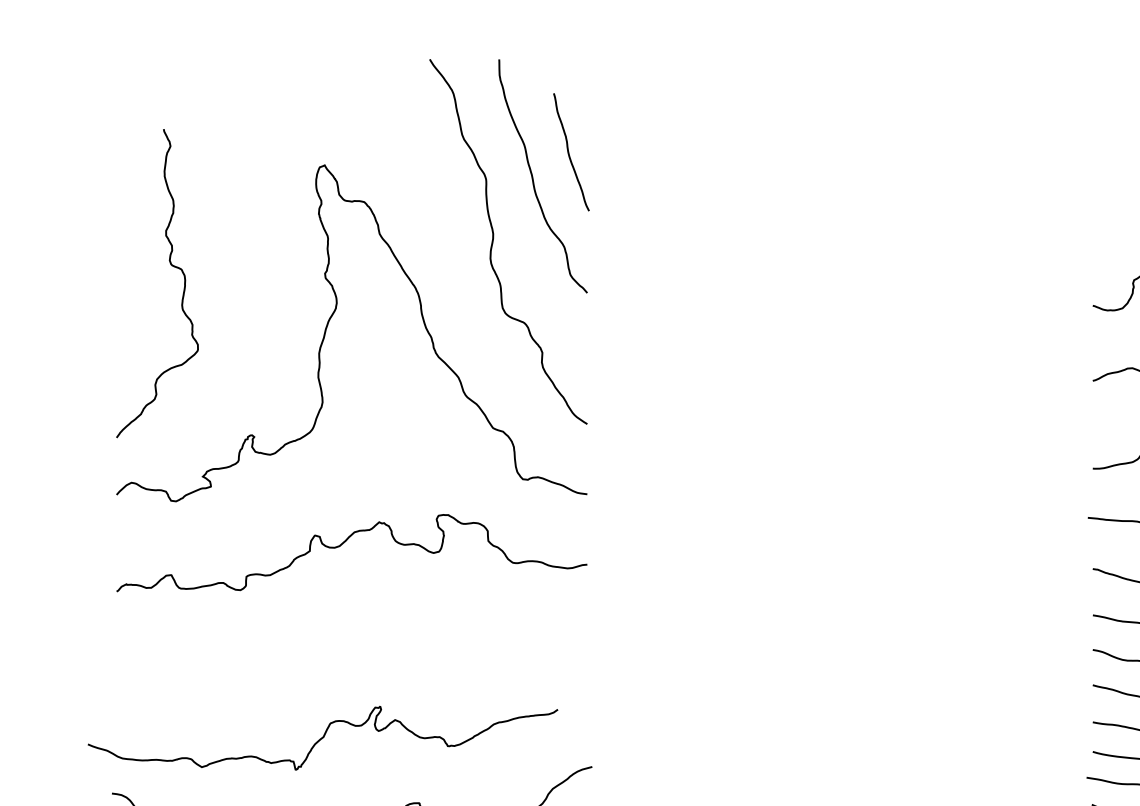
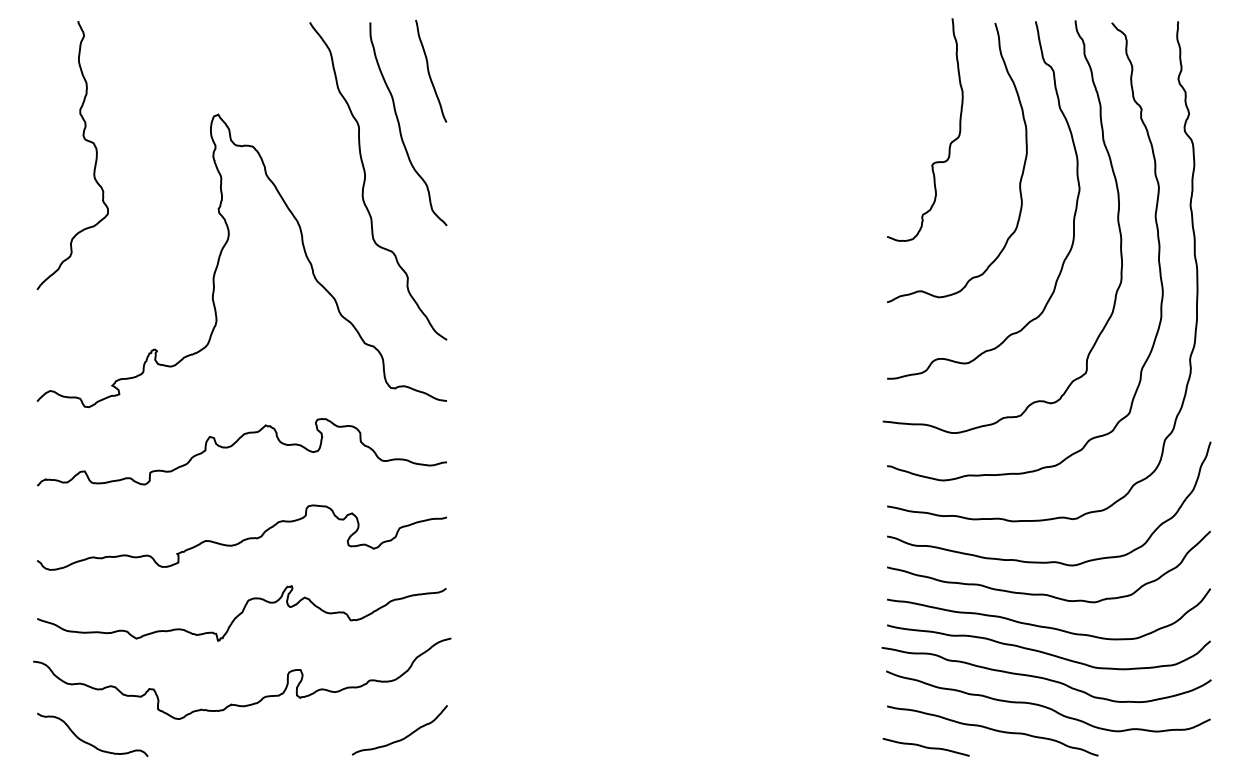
curve: (569, 151) -> (429, 70), moved
curve: (173, 267) -> (86, 141), moved
curve: (352, 653) -> (242, 539), added
curve: (322, 738) -> (241, 613), moved

